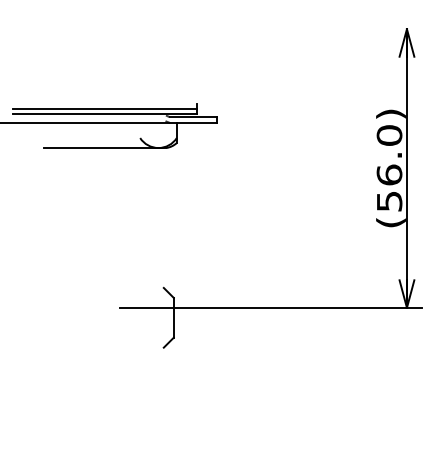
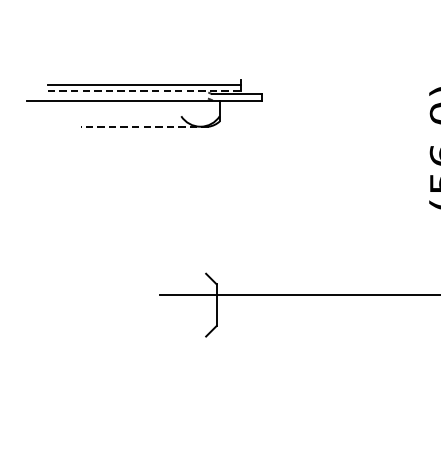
line: (105, 113) -> (144, 90), solid -> dashed
line: (105, 148) -> (144, 127), solid -> dashed

